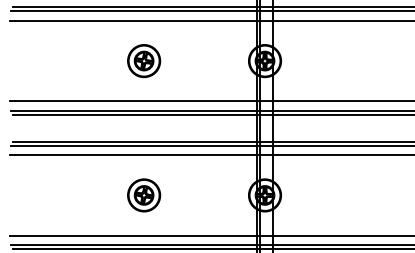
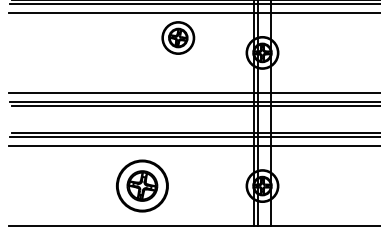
part: (144, 61) -> (178, 38), moved
part: (144, 195) -> (143, 186), size x1.6

